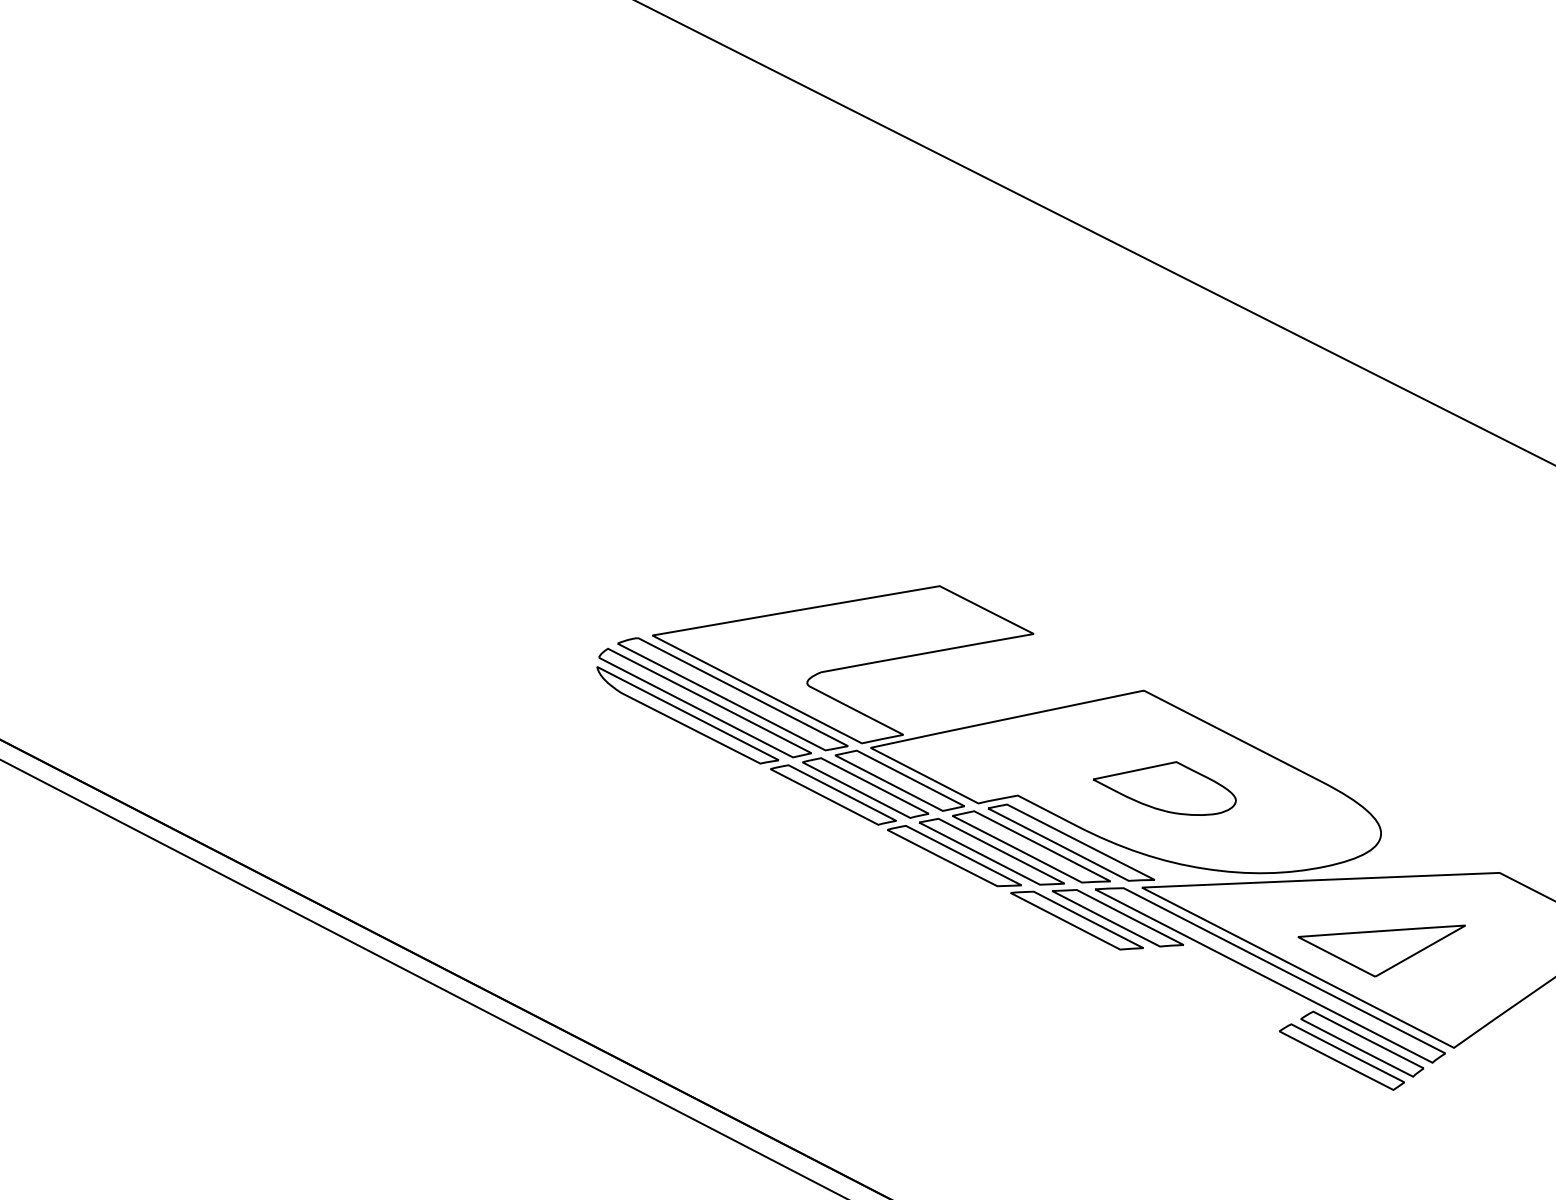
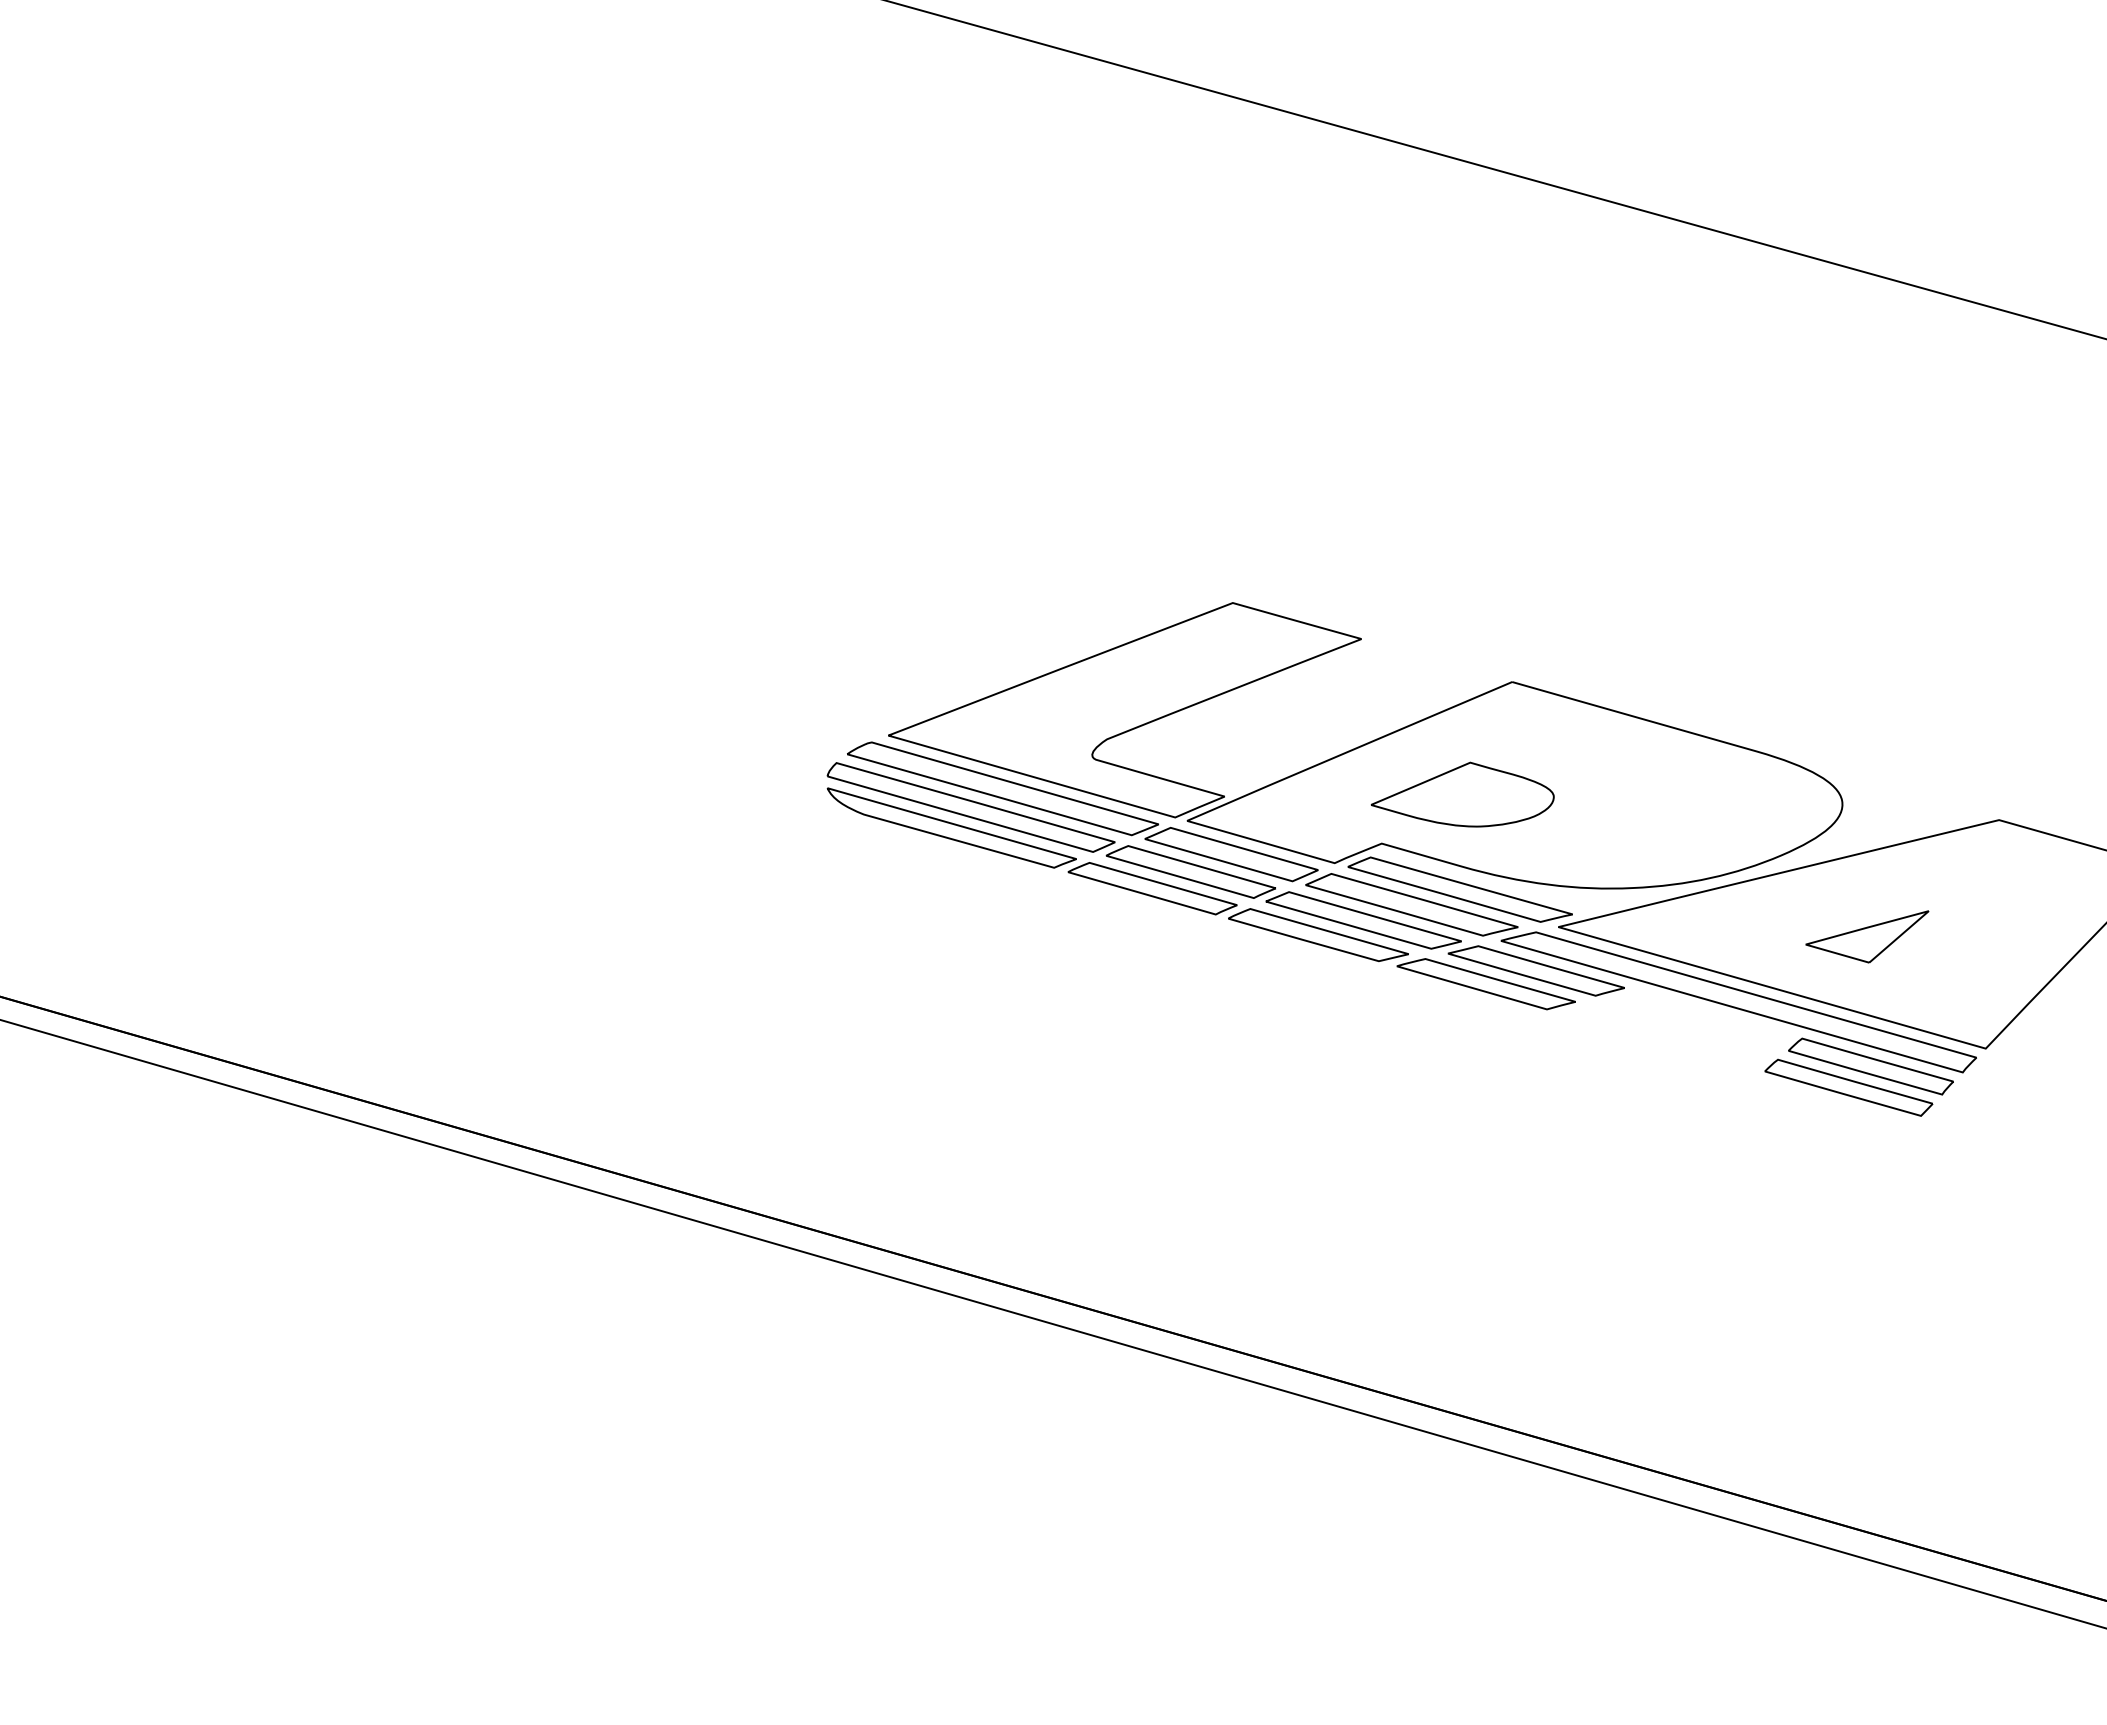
part: (1165, 785) -> (1462, 794), moved
part: (1379, 942) -> (1867, 936), size x0.6

